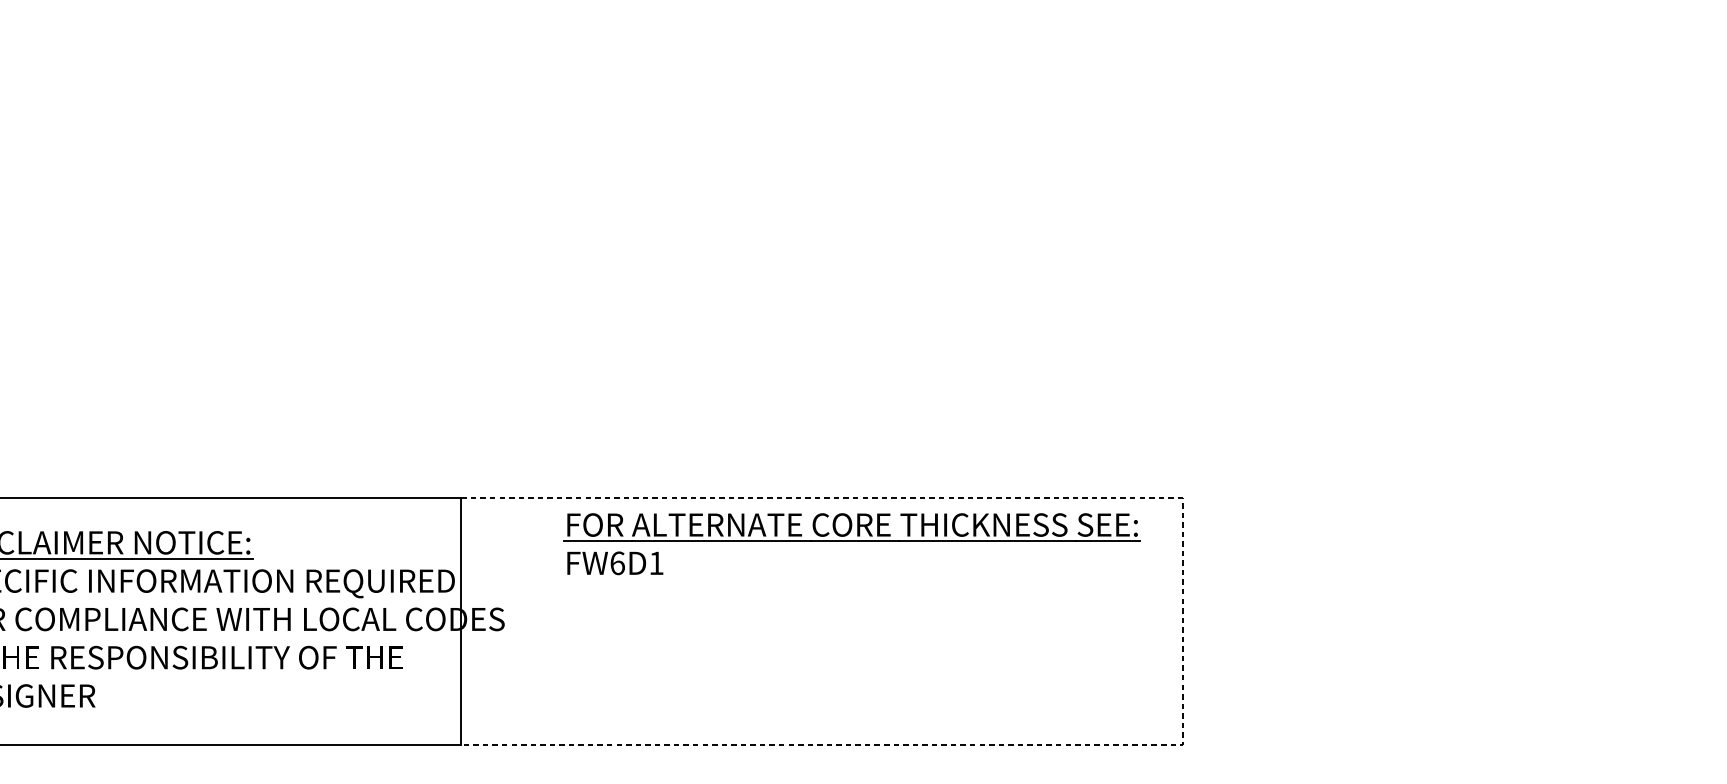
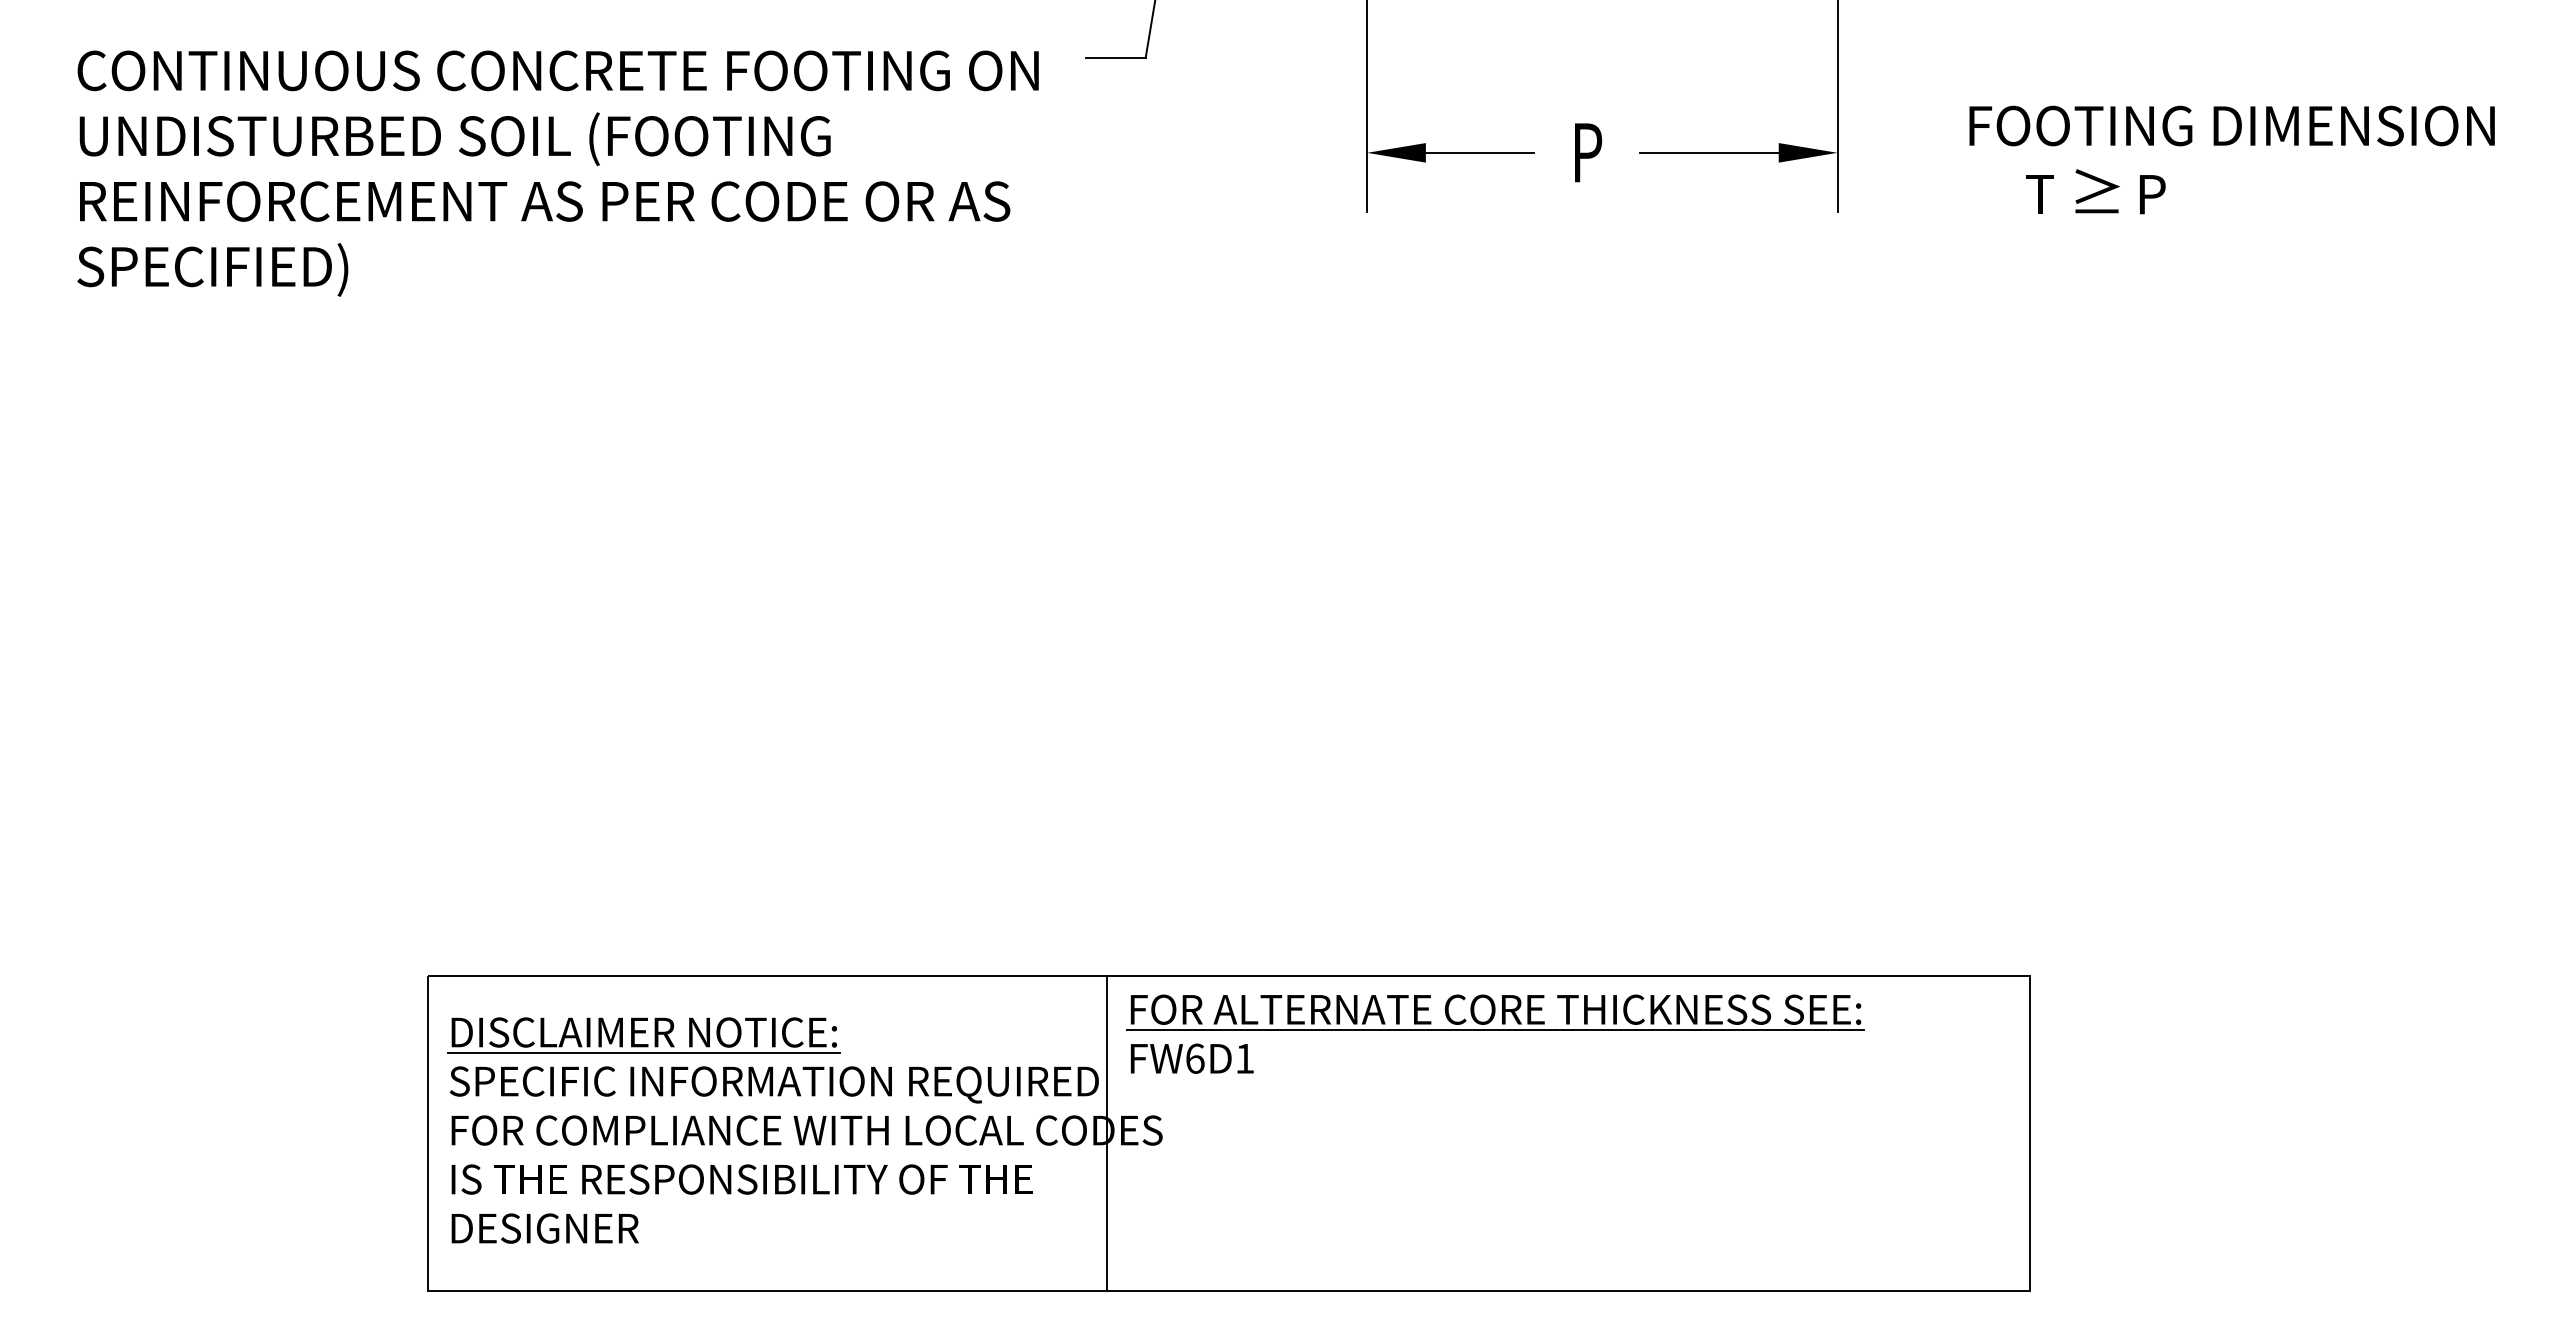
part: (852, 543) -> (1495, 1033), moved
line: (1182, 621) -> (2030, 1133), dashed -> solid

